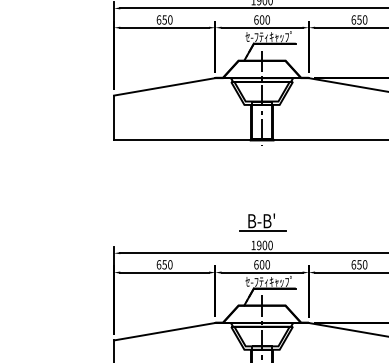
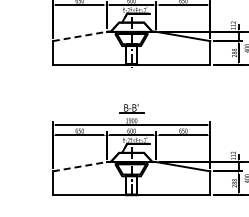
line: (166, 86) -> (80, 36), solid -> dashed
line: (166, 331) -> (80, 166), solid -> dashed

